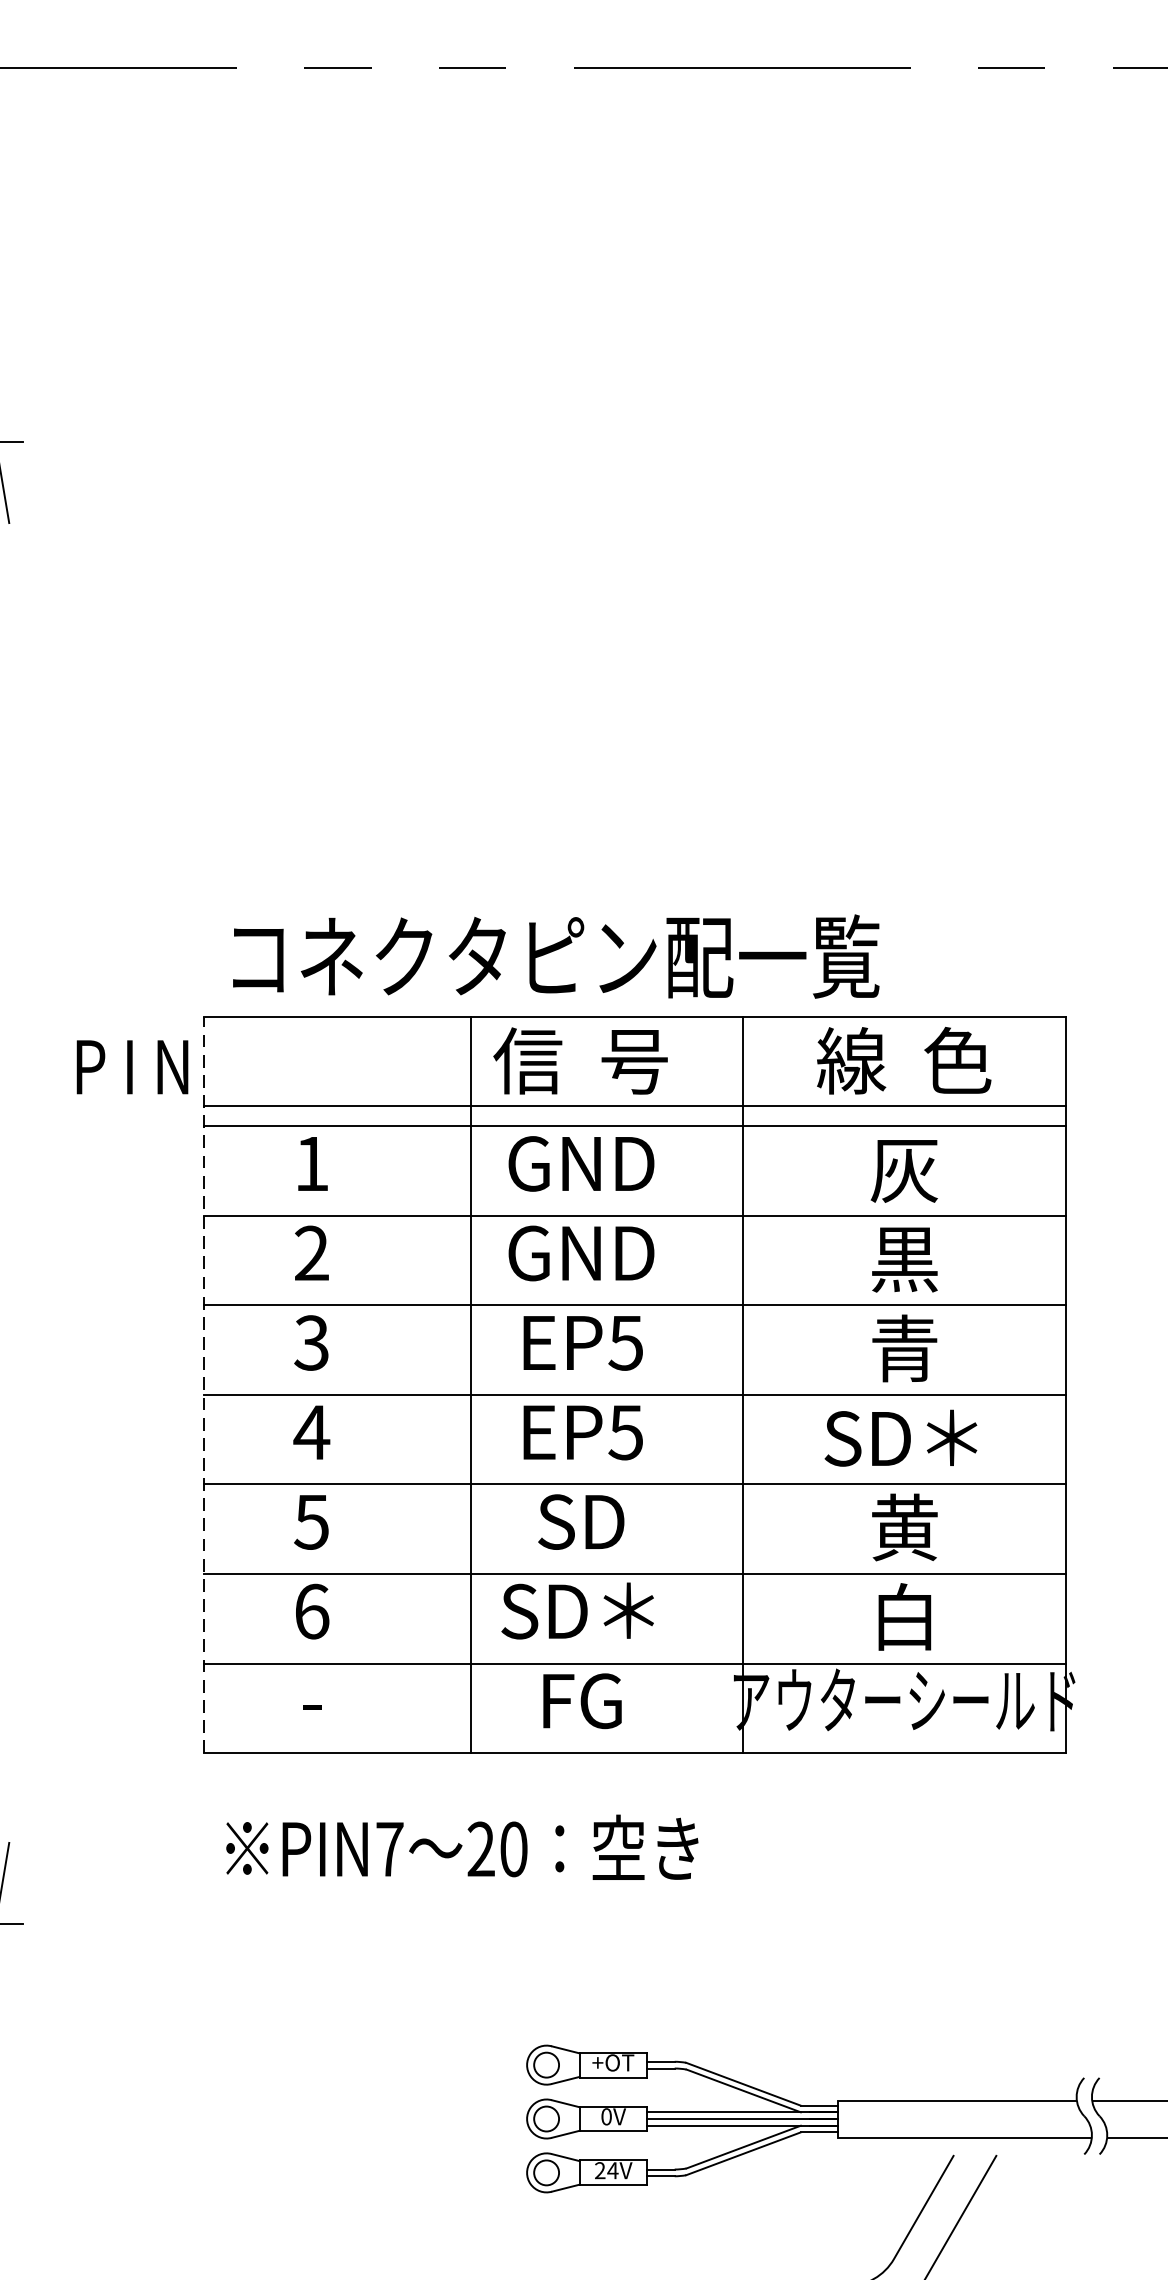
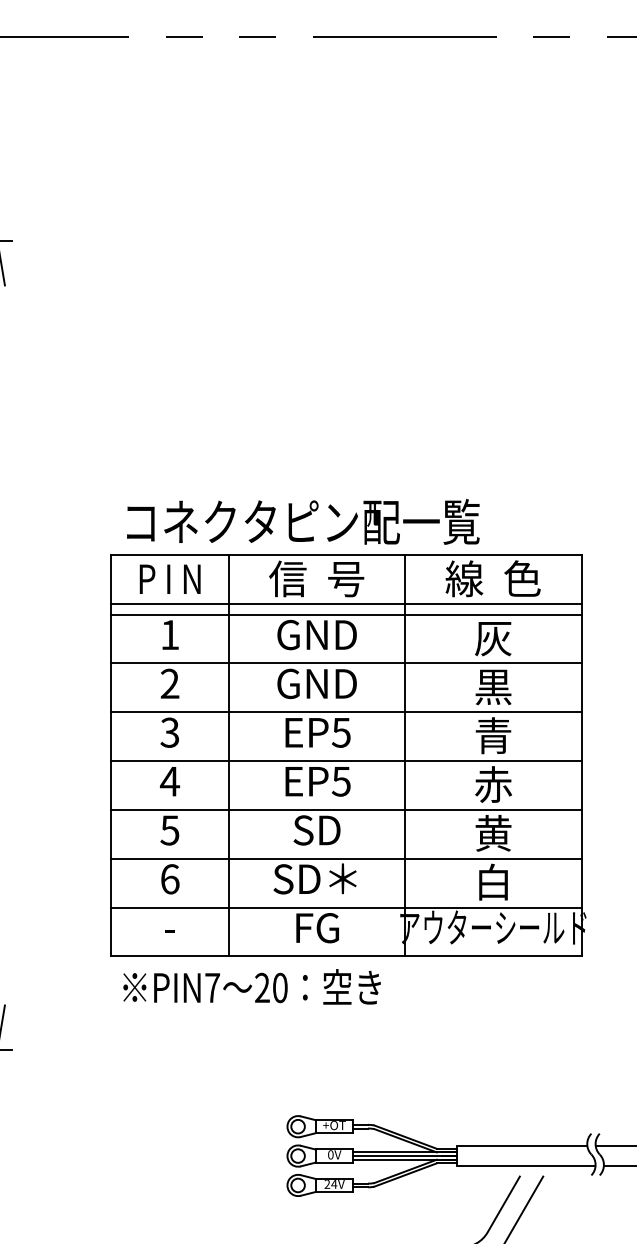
text: (131, 1065) -> (169, 578), moved
line: (204, 1384) -> (111, 755), dashed -> solid
line: (472, 1384) -> (229, 755), moved
text: (901, 1437) -> (491, 784), SD＊ -> 赤
text: (461, 1846) -> (251, 986), moved

